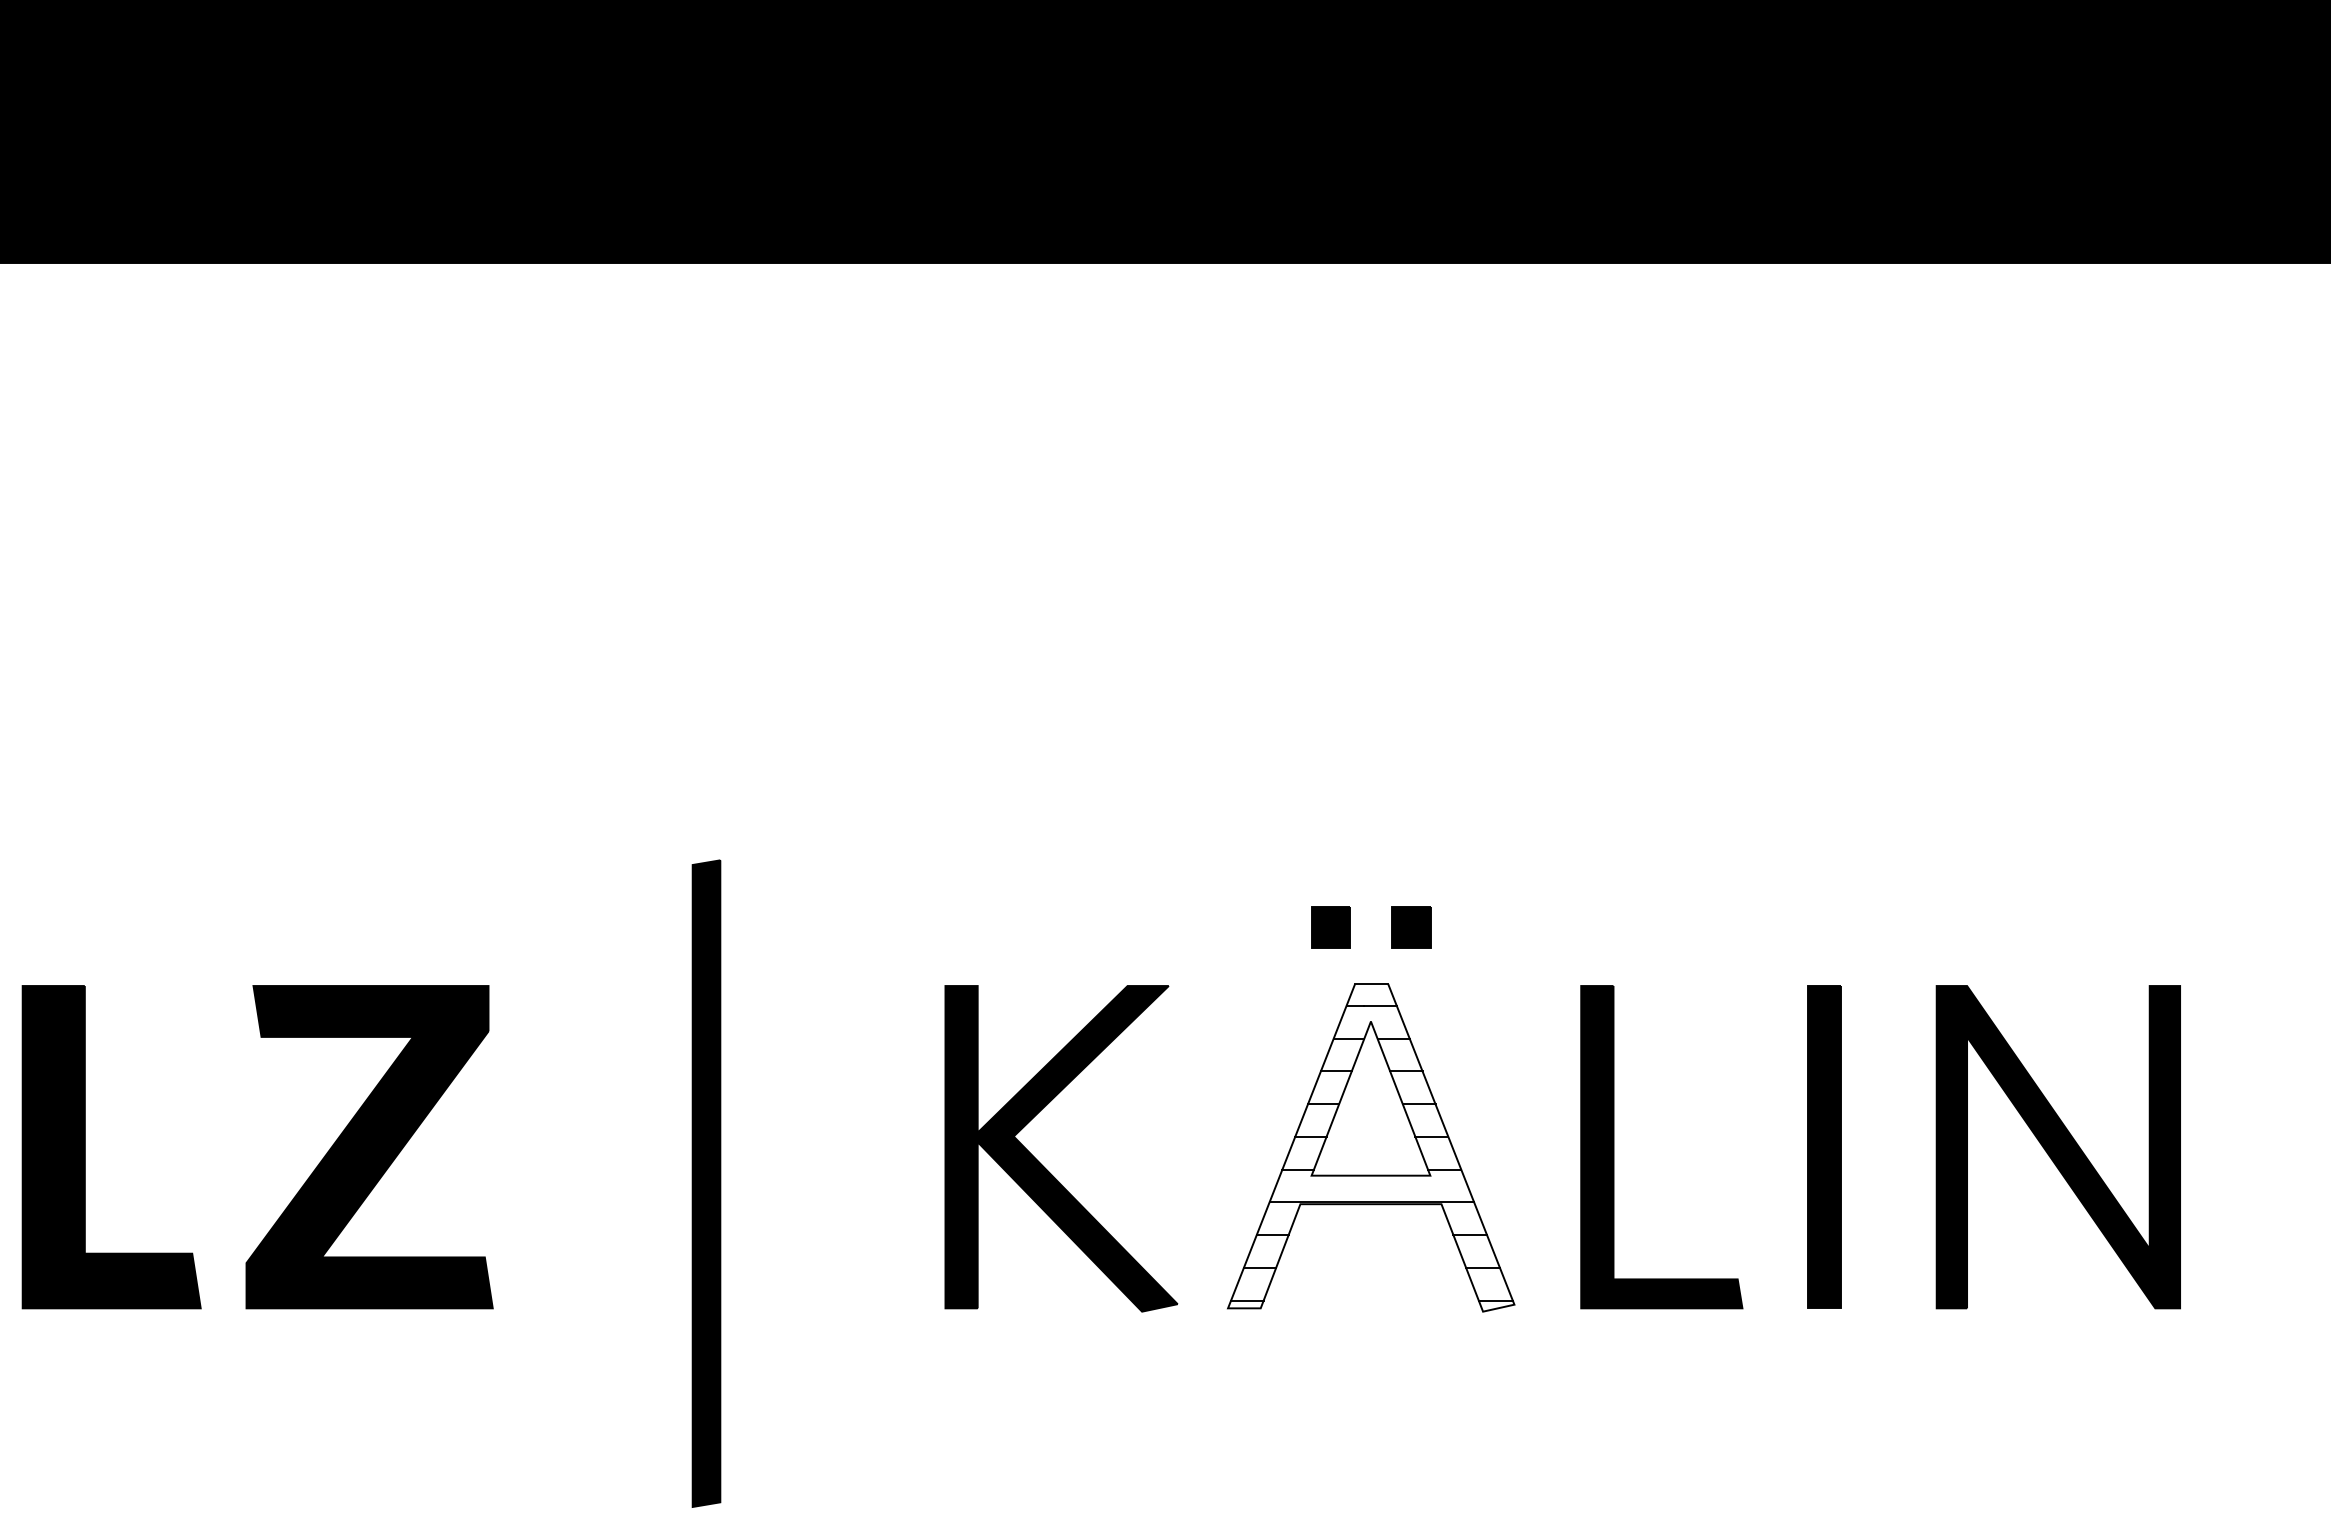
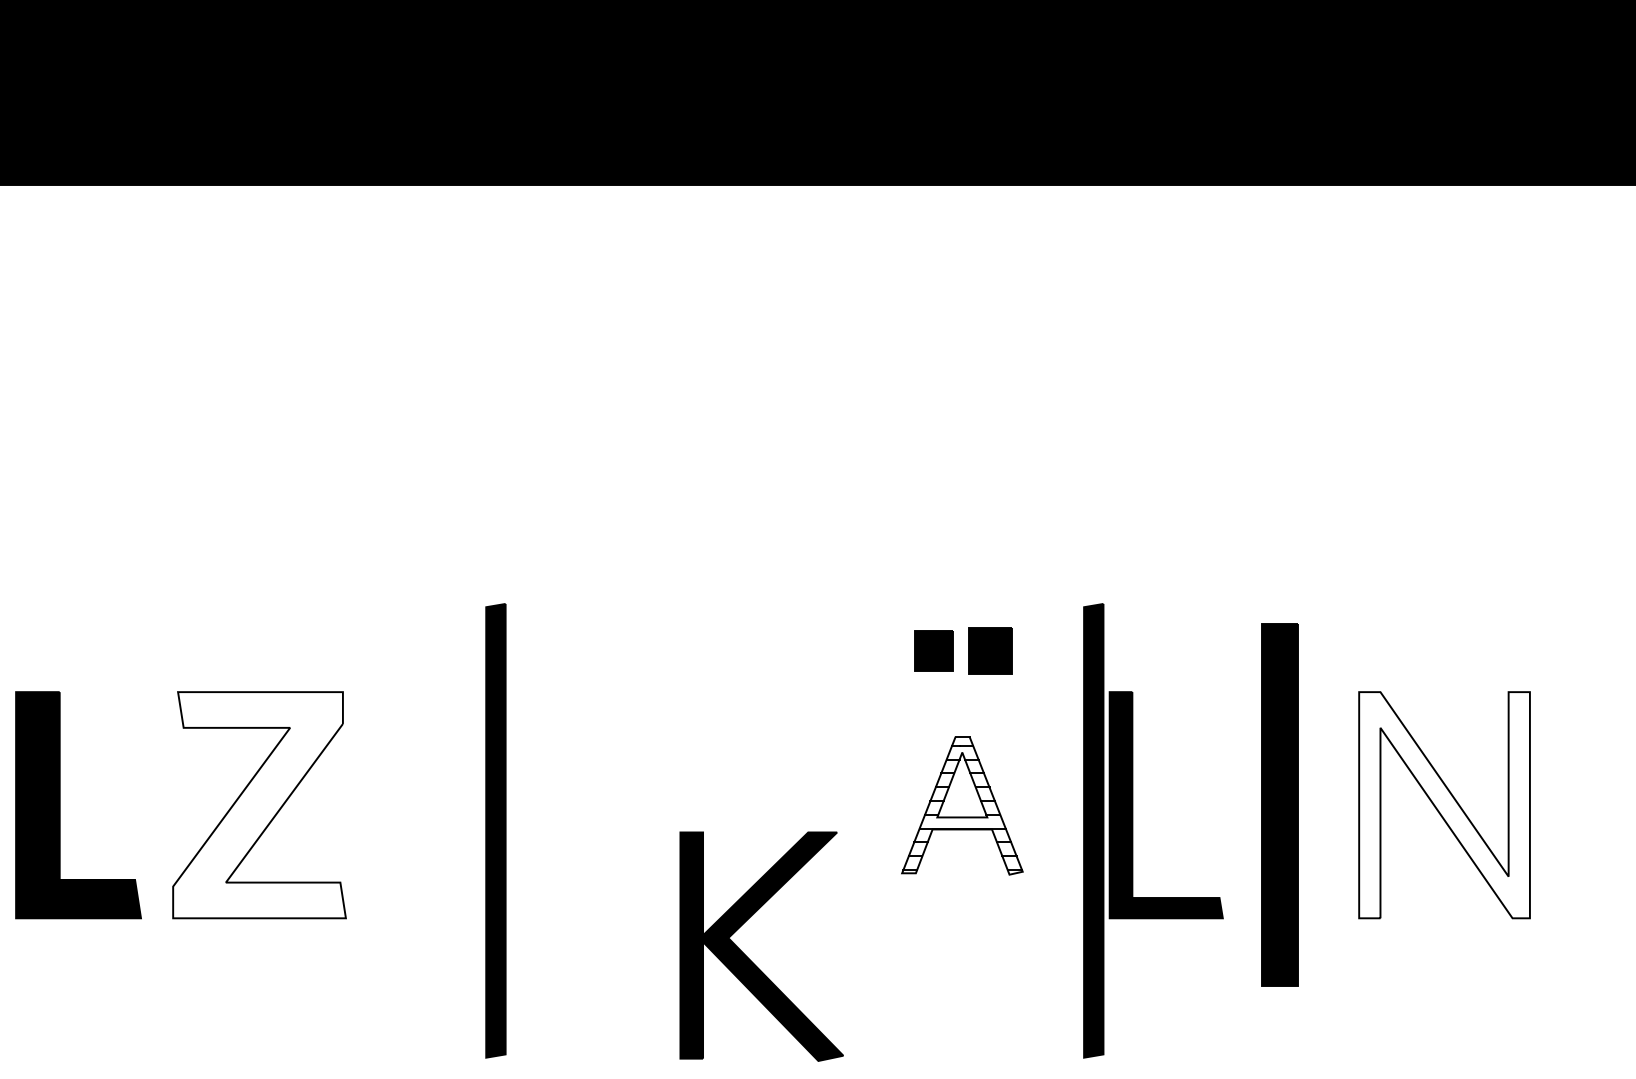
part: (1330, 927) -> (933, 651), size x1.4
part: (1411, 927) -> (990, 651), size x1.6
part: (1824, 1146) -> (1280, 804), size x1.6
fill: (369, 1147) -> (259, 805), removed
part: (1371, 1147) -> (962, 805), size x0.6
fill: (2058, 1147) -> (1444, 805), removed
part: (1043, 1165) -> (749, 958), moved
part: (1558, 1183) -> (1093, 830), added

